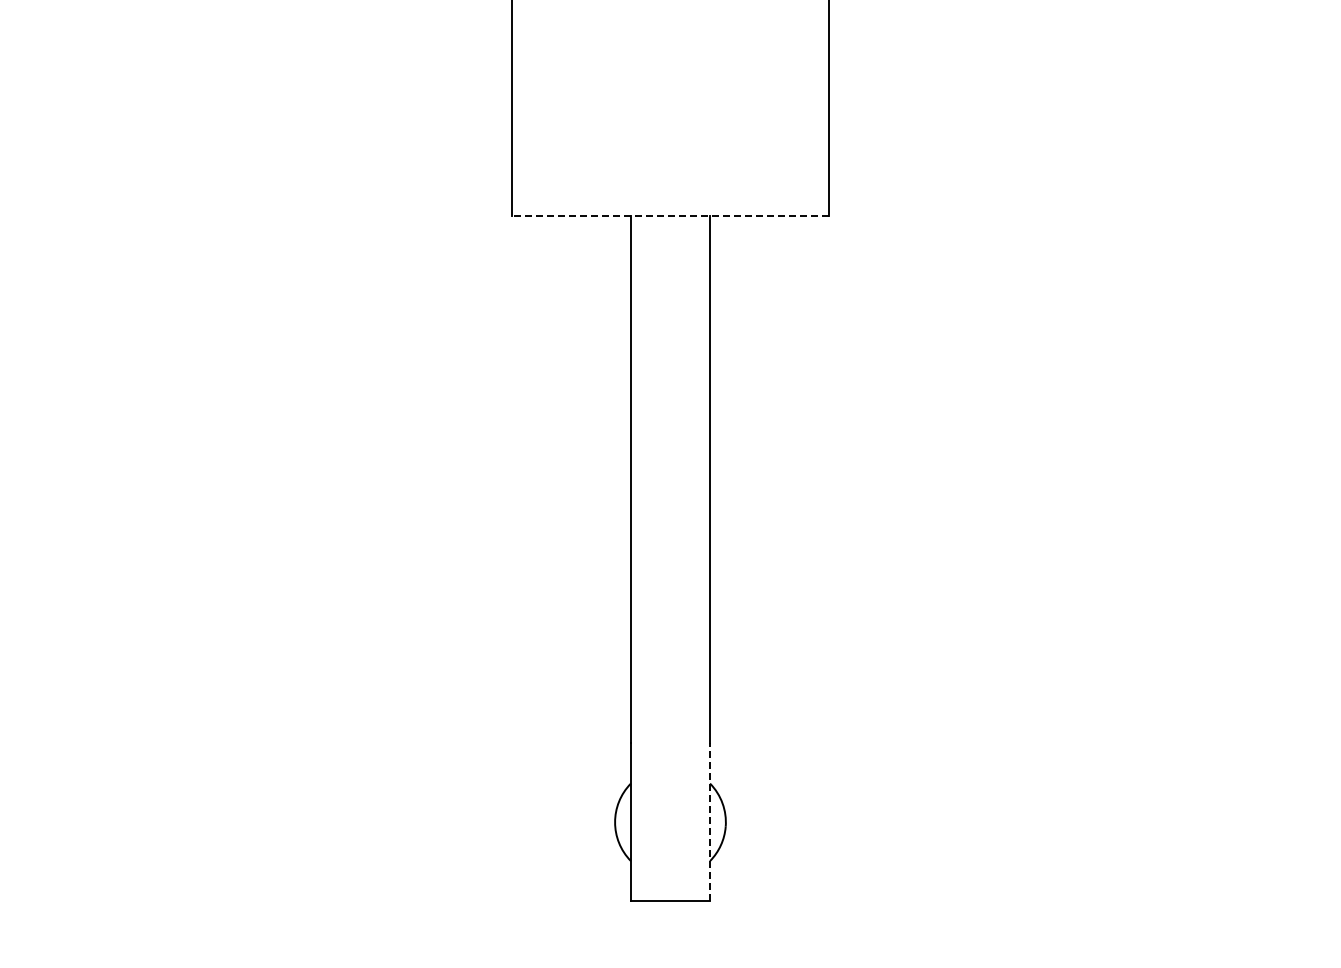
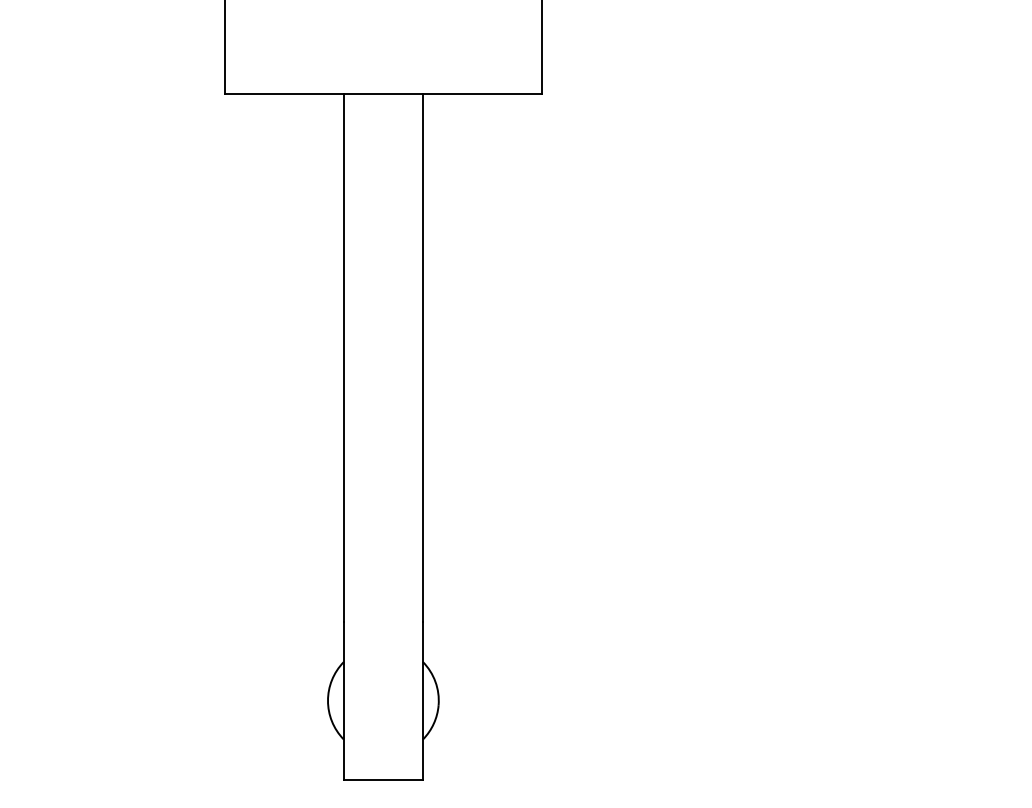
line: (670, 215) -> (383, 93), dashed -> solid
line: (710, 821) -> (423, 699), dashed -> solid

